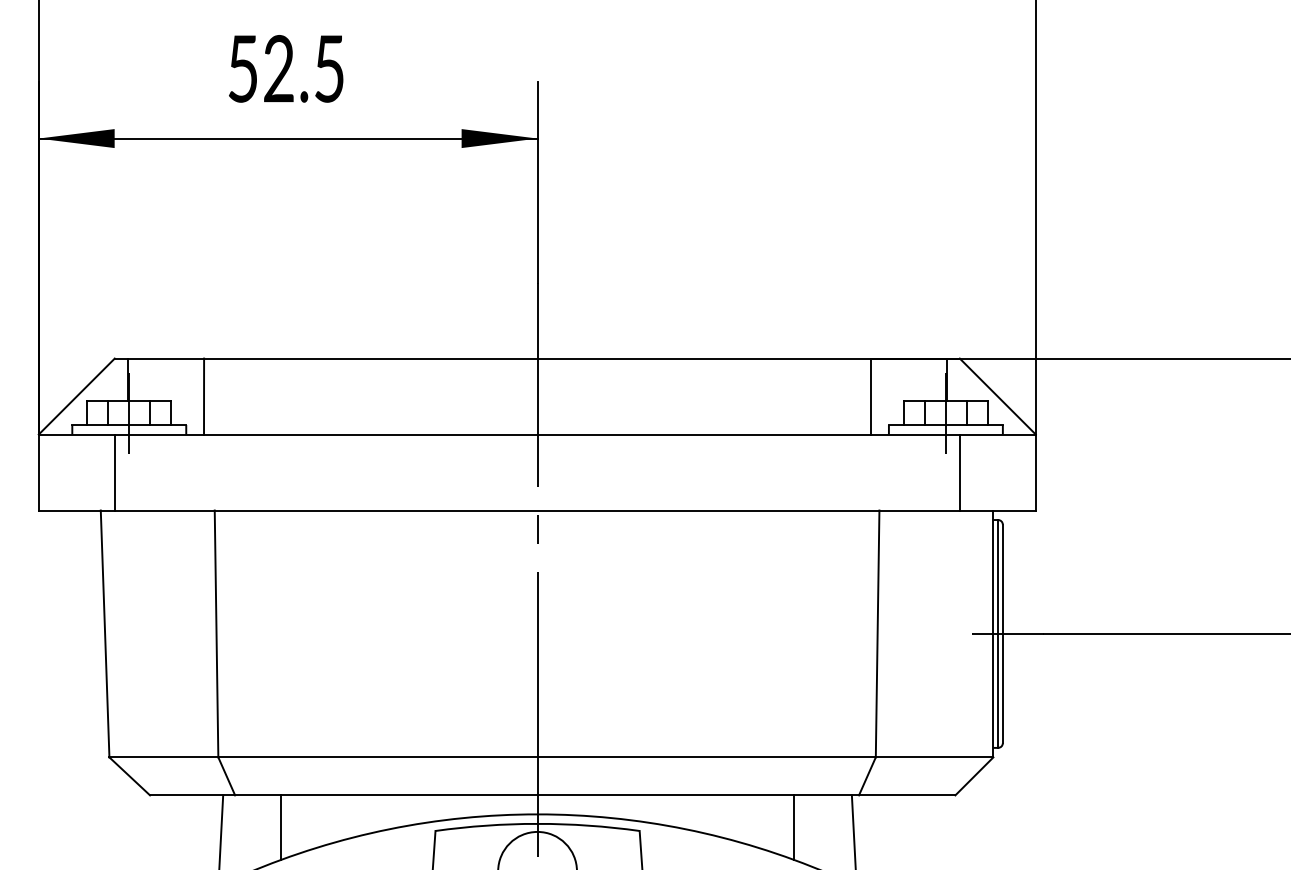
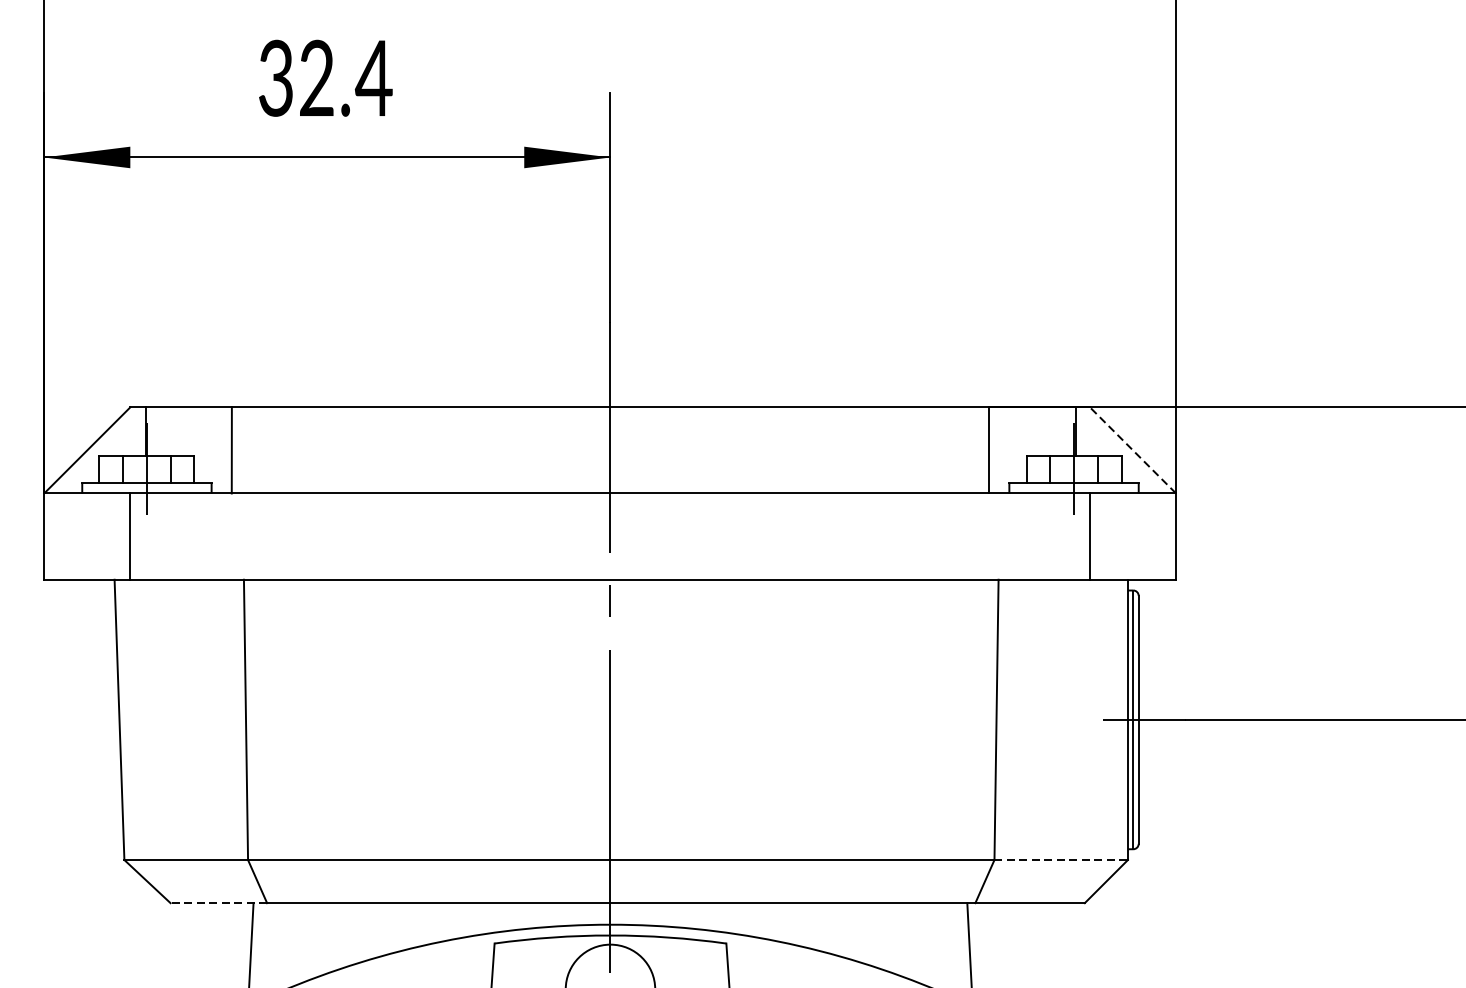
text: (286, 68) -> (325, 77), 52.5 -> 32.4
line: (997, 396) -> (1132, 450), solid -> dashed
line: (934, 757) -> (1061, 860), solid -> dashed
line: (192, 795) -> (218, 903), solid -> dashed
line: (281, 827) -> (319, 939), removed
line: (793, 827) -> (901, 939), removed

